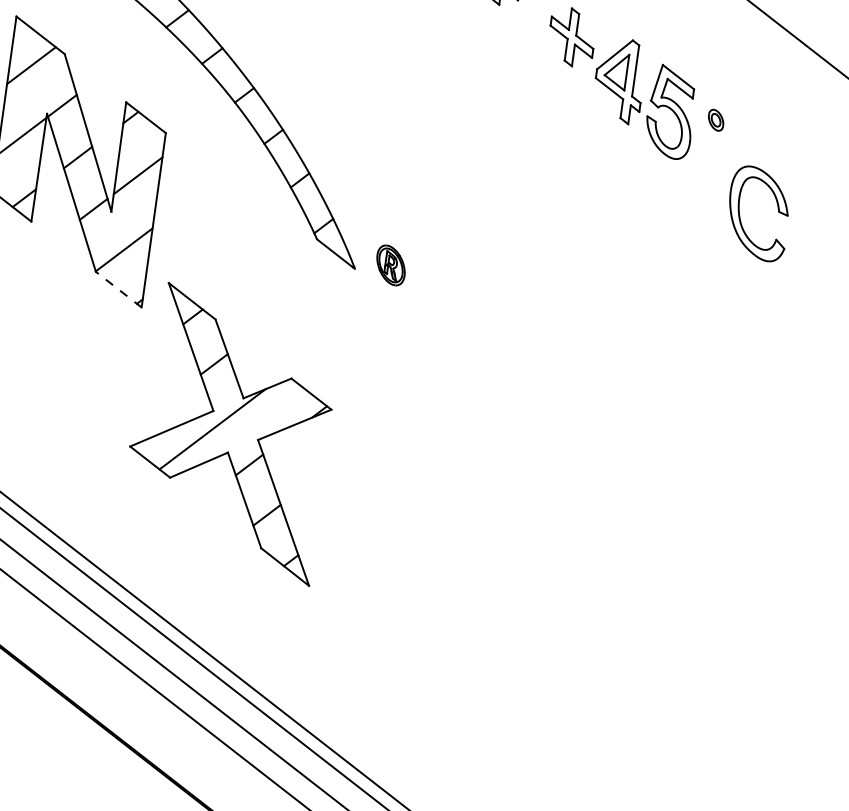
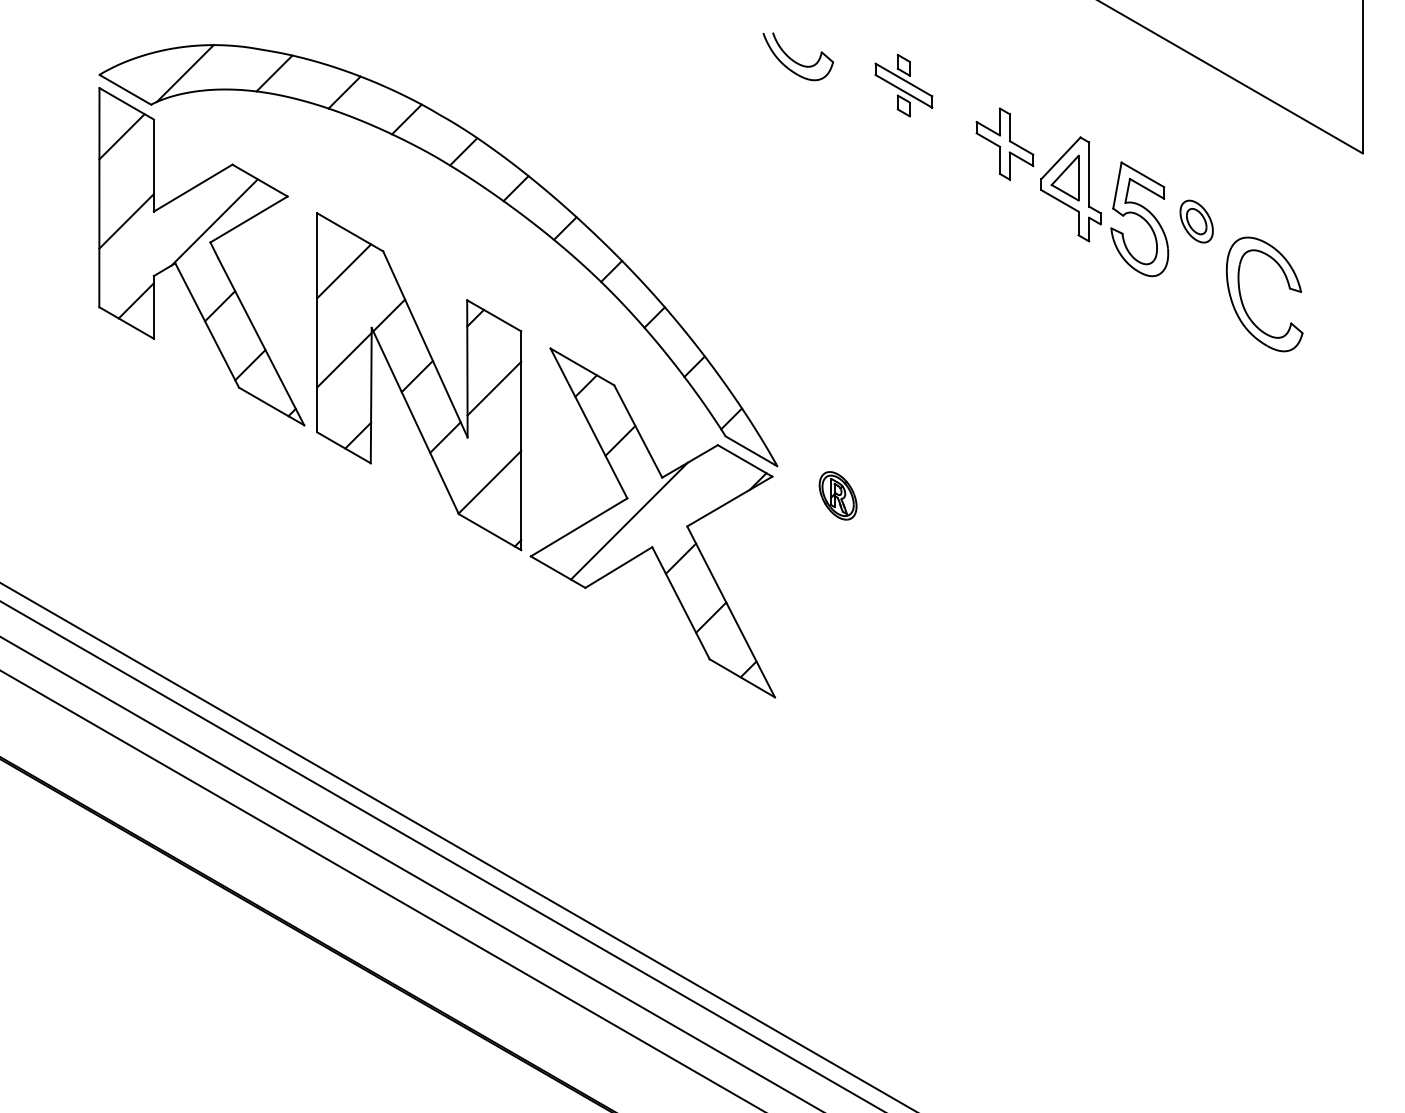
part: (716, 120) -> (1196, 221), size x1.67
part: (740, 215) -> (1242, 299), moved
part: (390, 265) -> (837, 495), moved
line: (118, 289) -> (489, 531), dashed -> solid
part: (230, 432) -> (652, 522), moved

